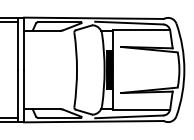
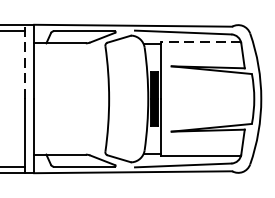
line: (141, 30) -> (200, 43), solid -> dashed
line: (17, 43) -> (24, 61), solid -> dashed

